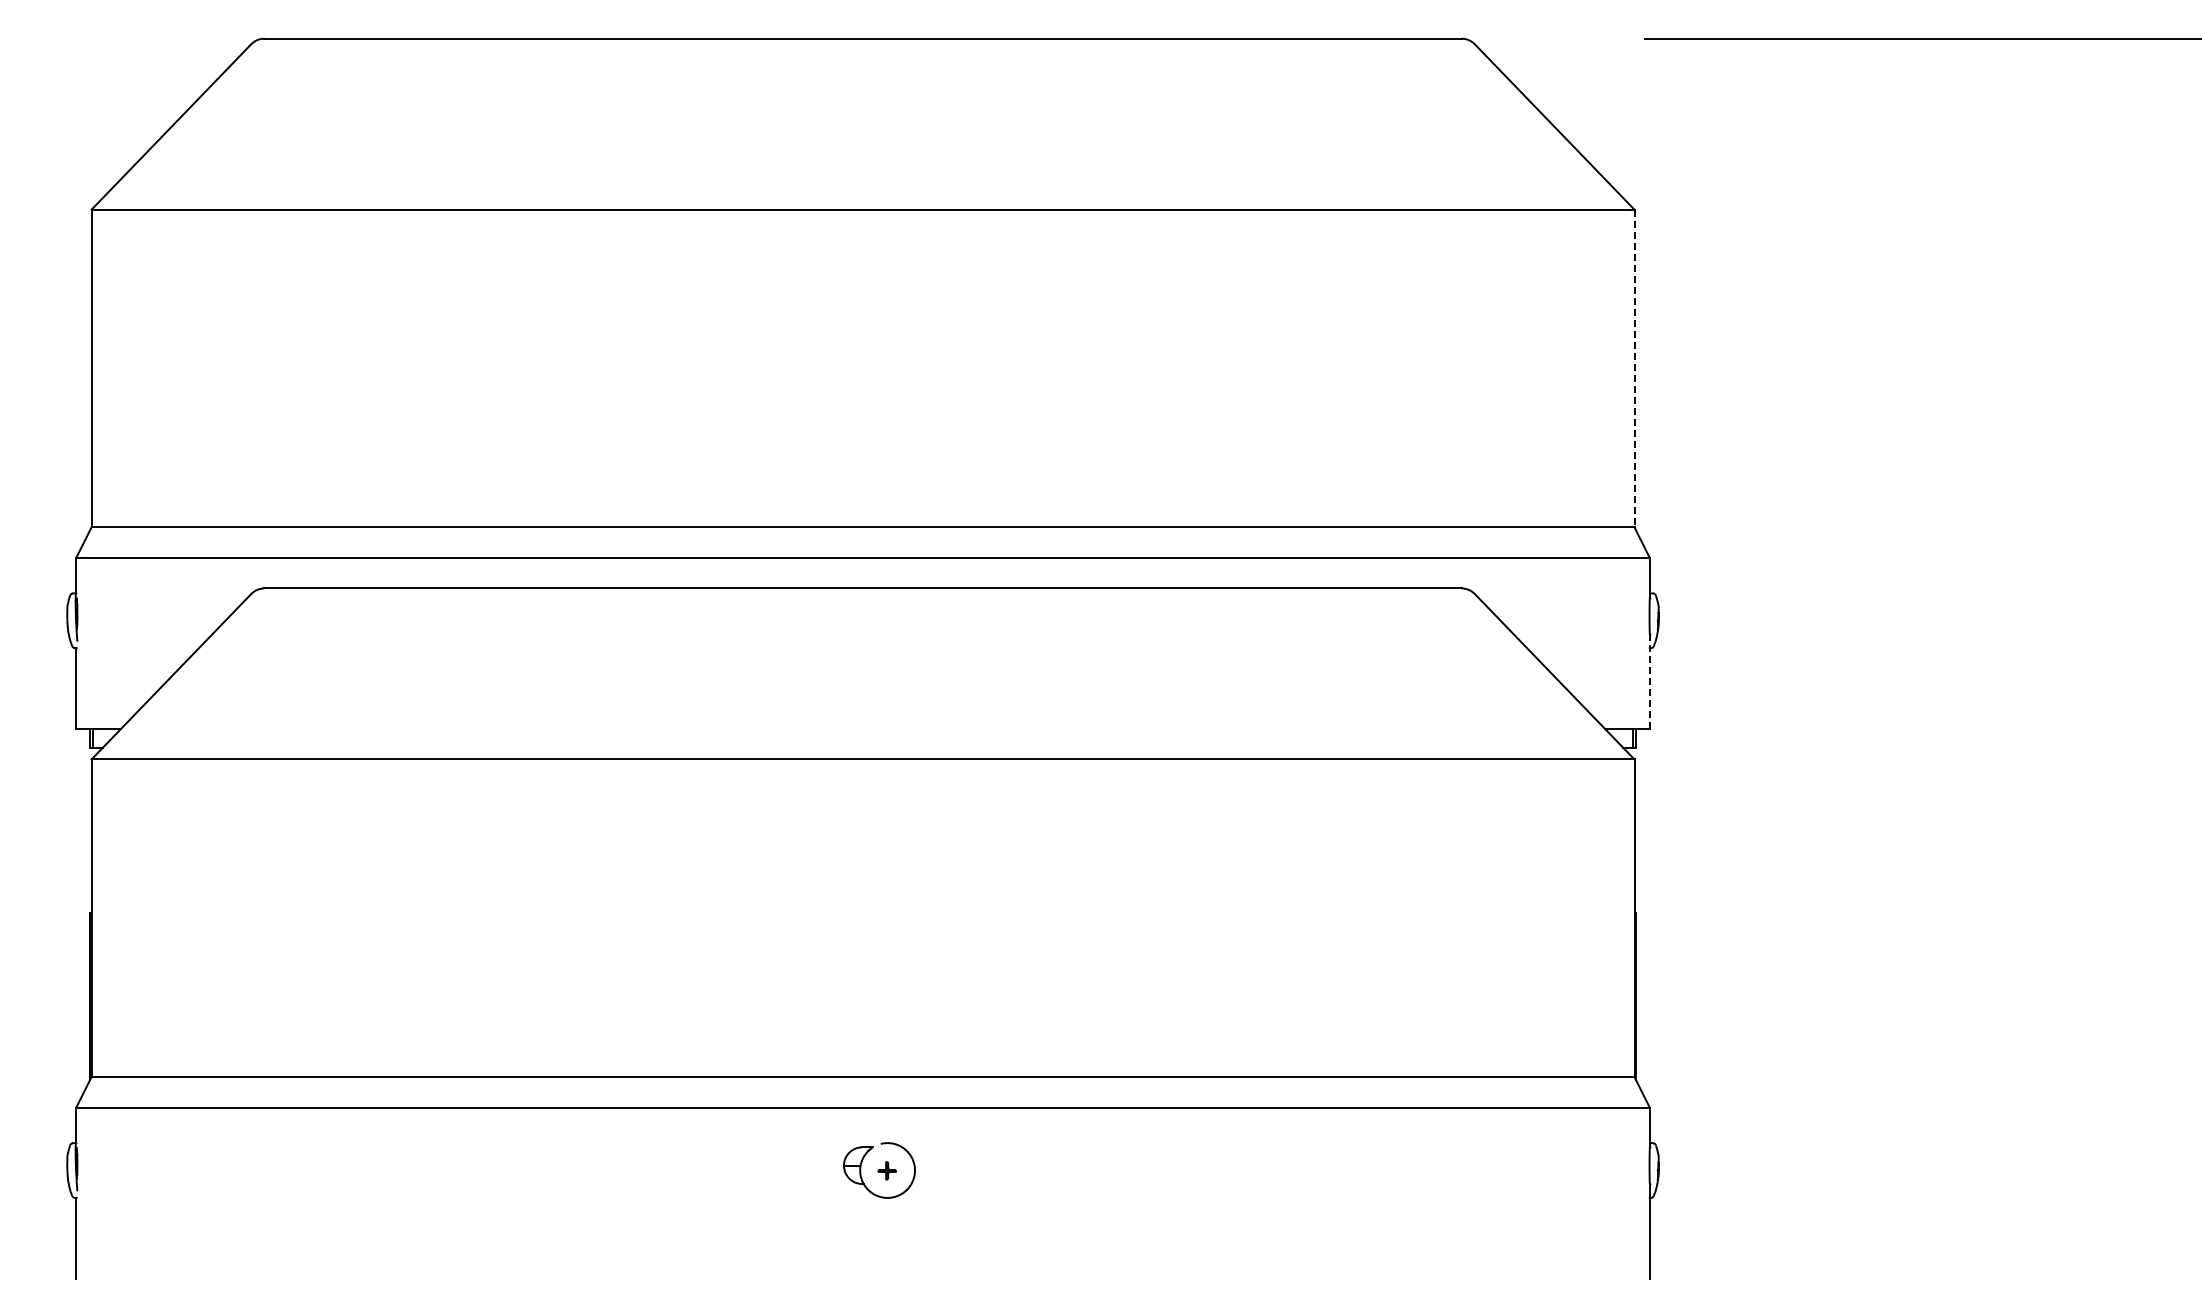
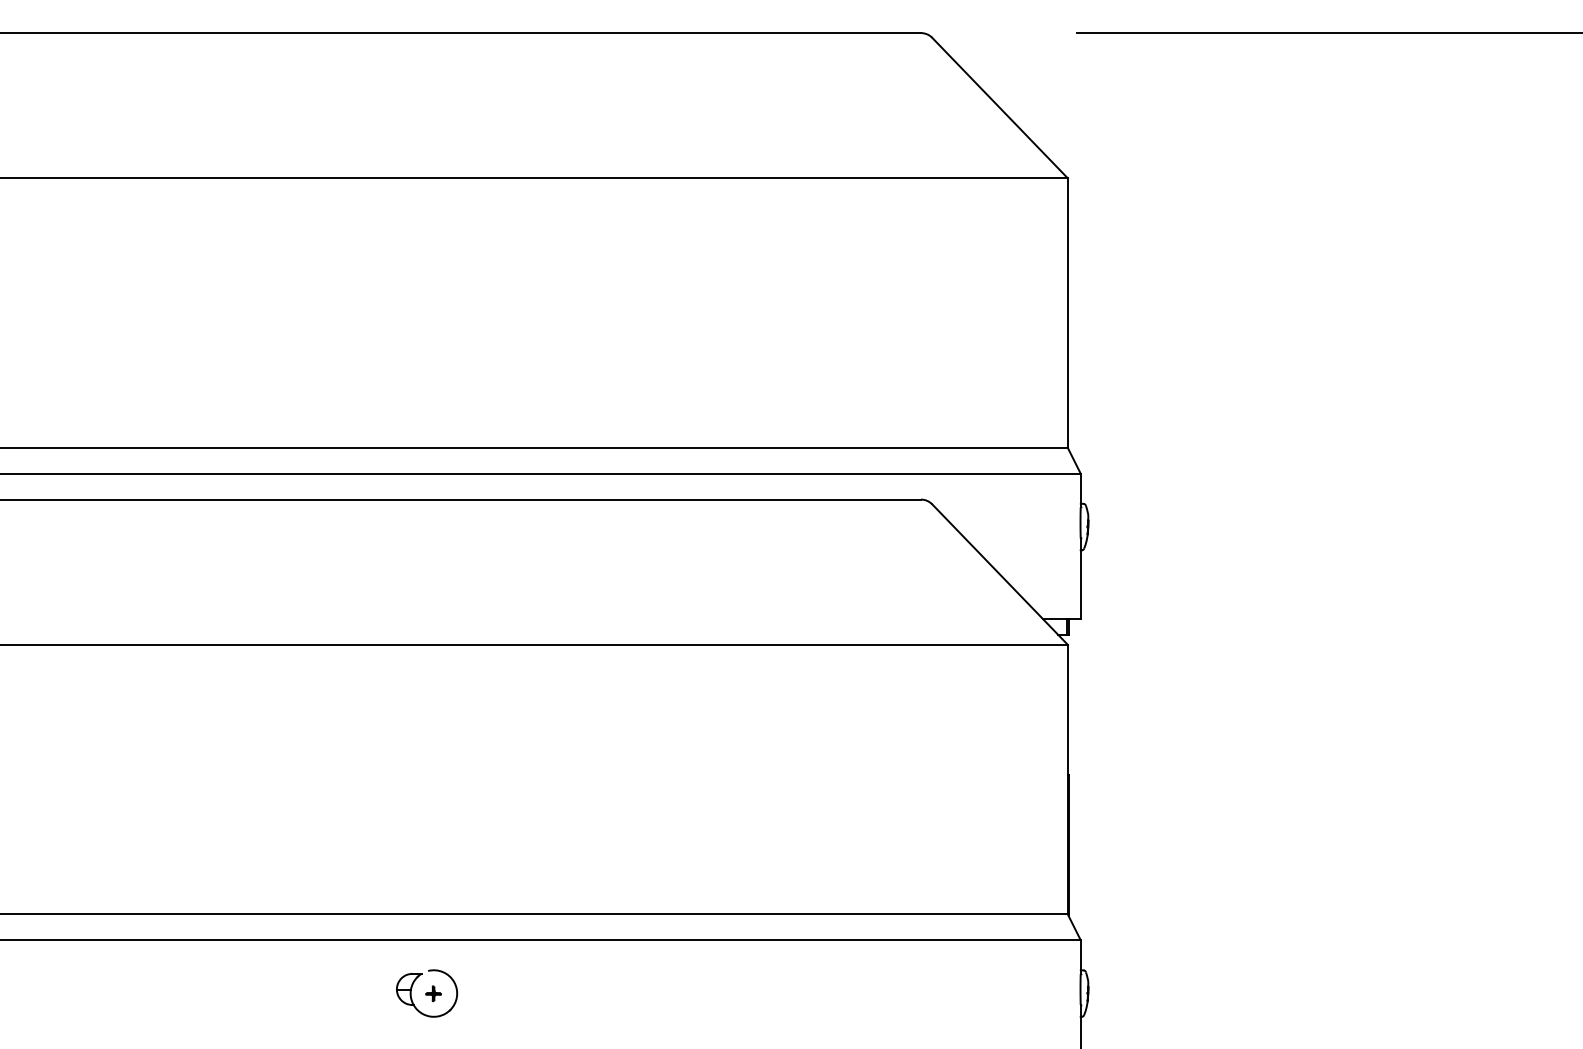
line: (1634, 368) -> (1067, 312), dashed -> solid
line: (1649, 682) -> (1080, 579), dashed -> solid

